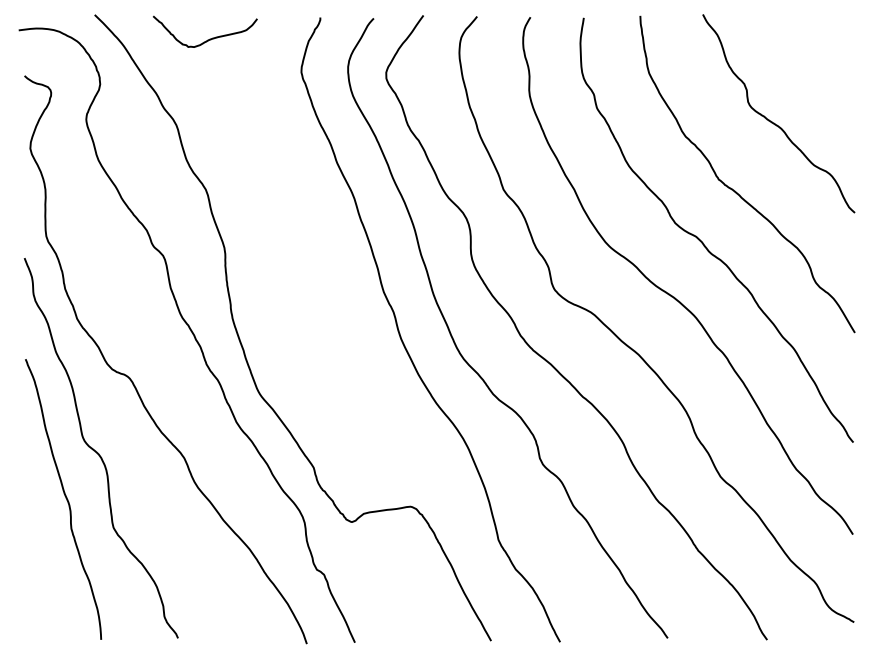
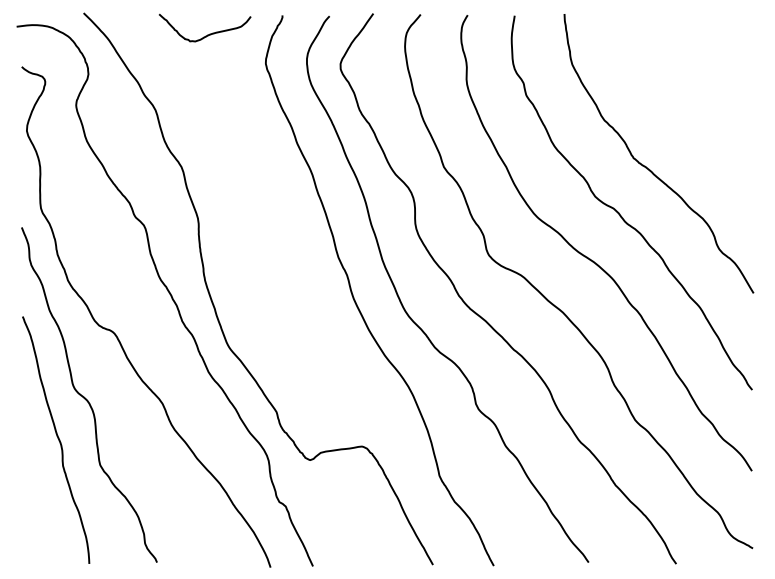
curve: (208, 39) -> (207, 34), moved
curve: (771, 120) -> (680, 106), removed

